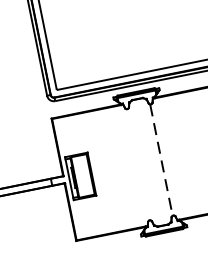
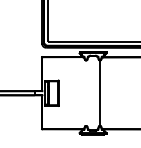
line: (161, 160) -> (99, 93), dashed -> solid

